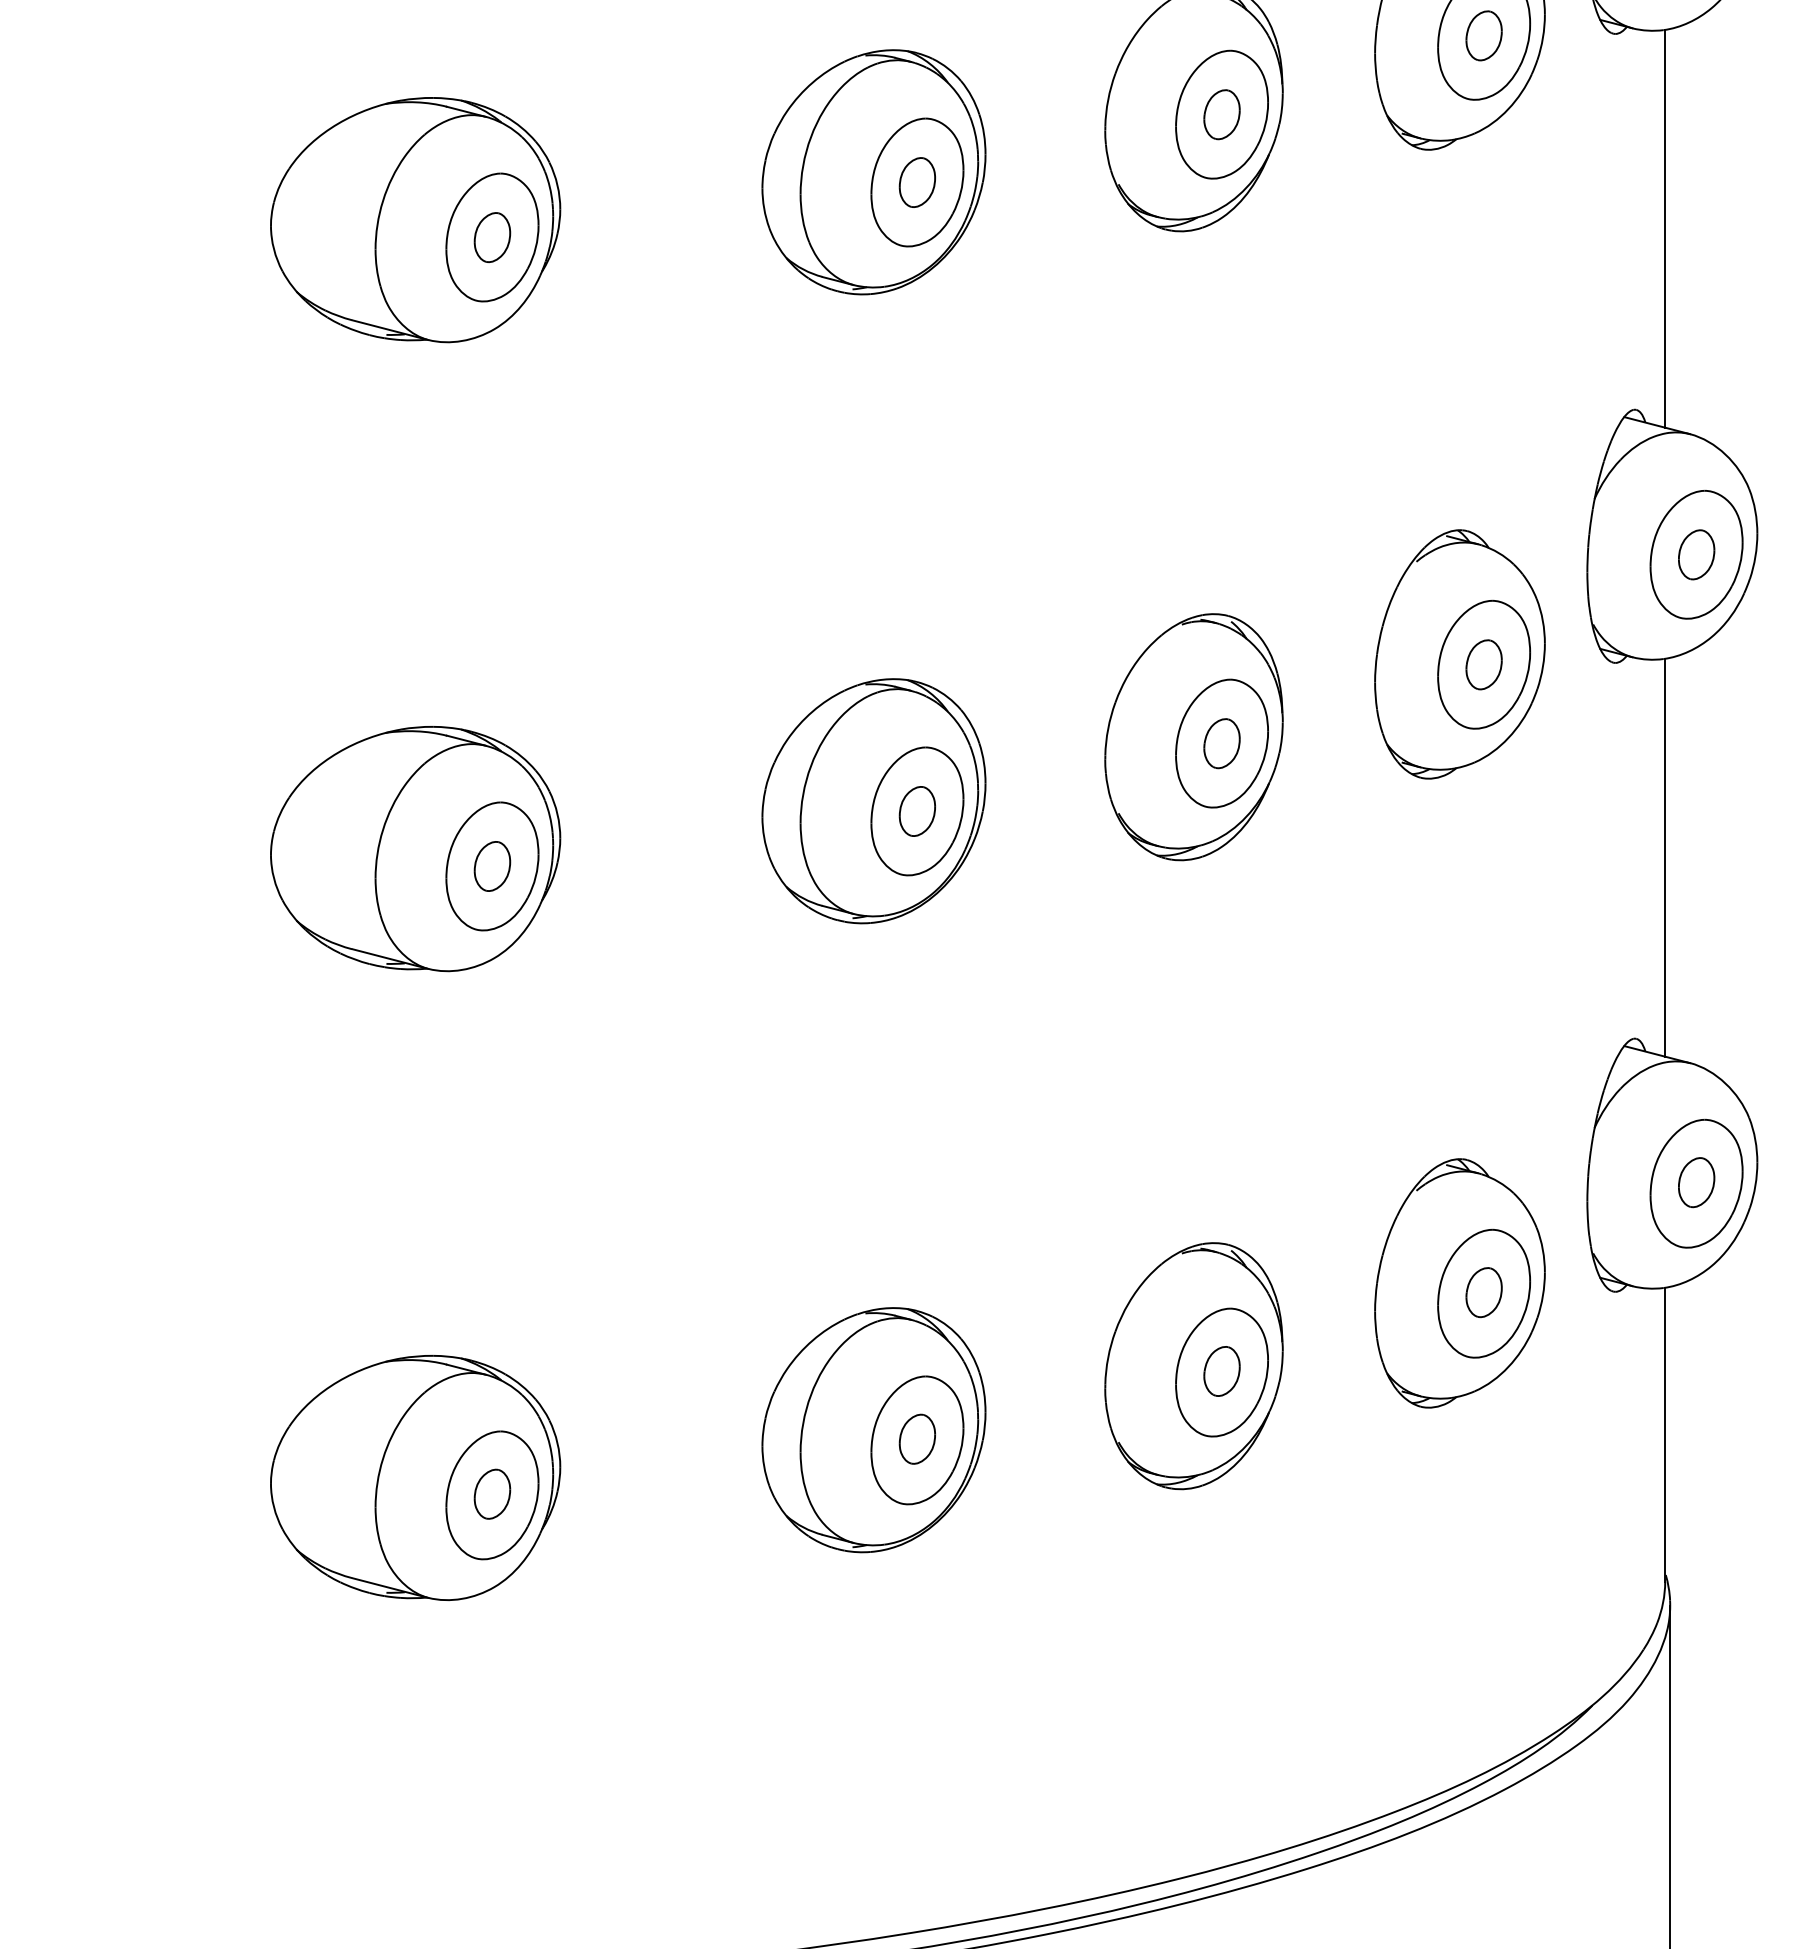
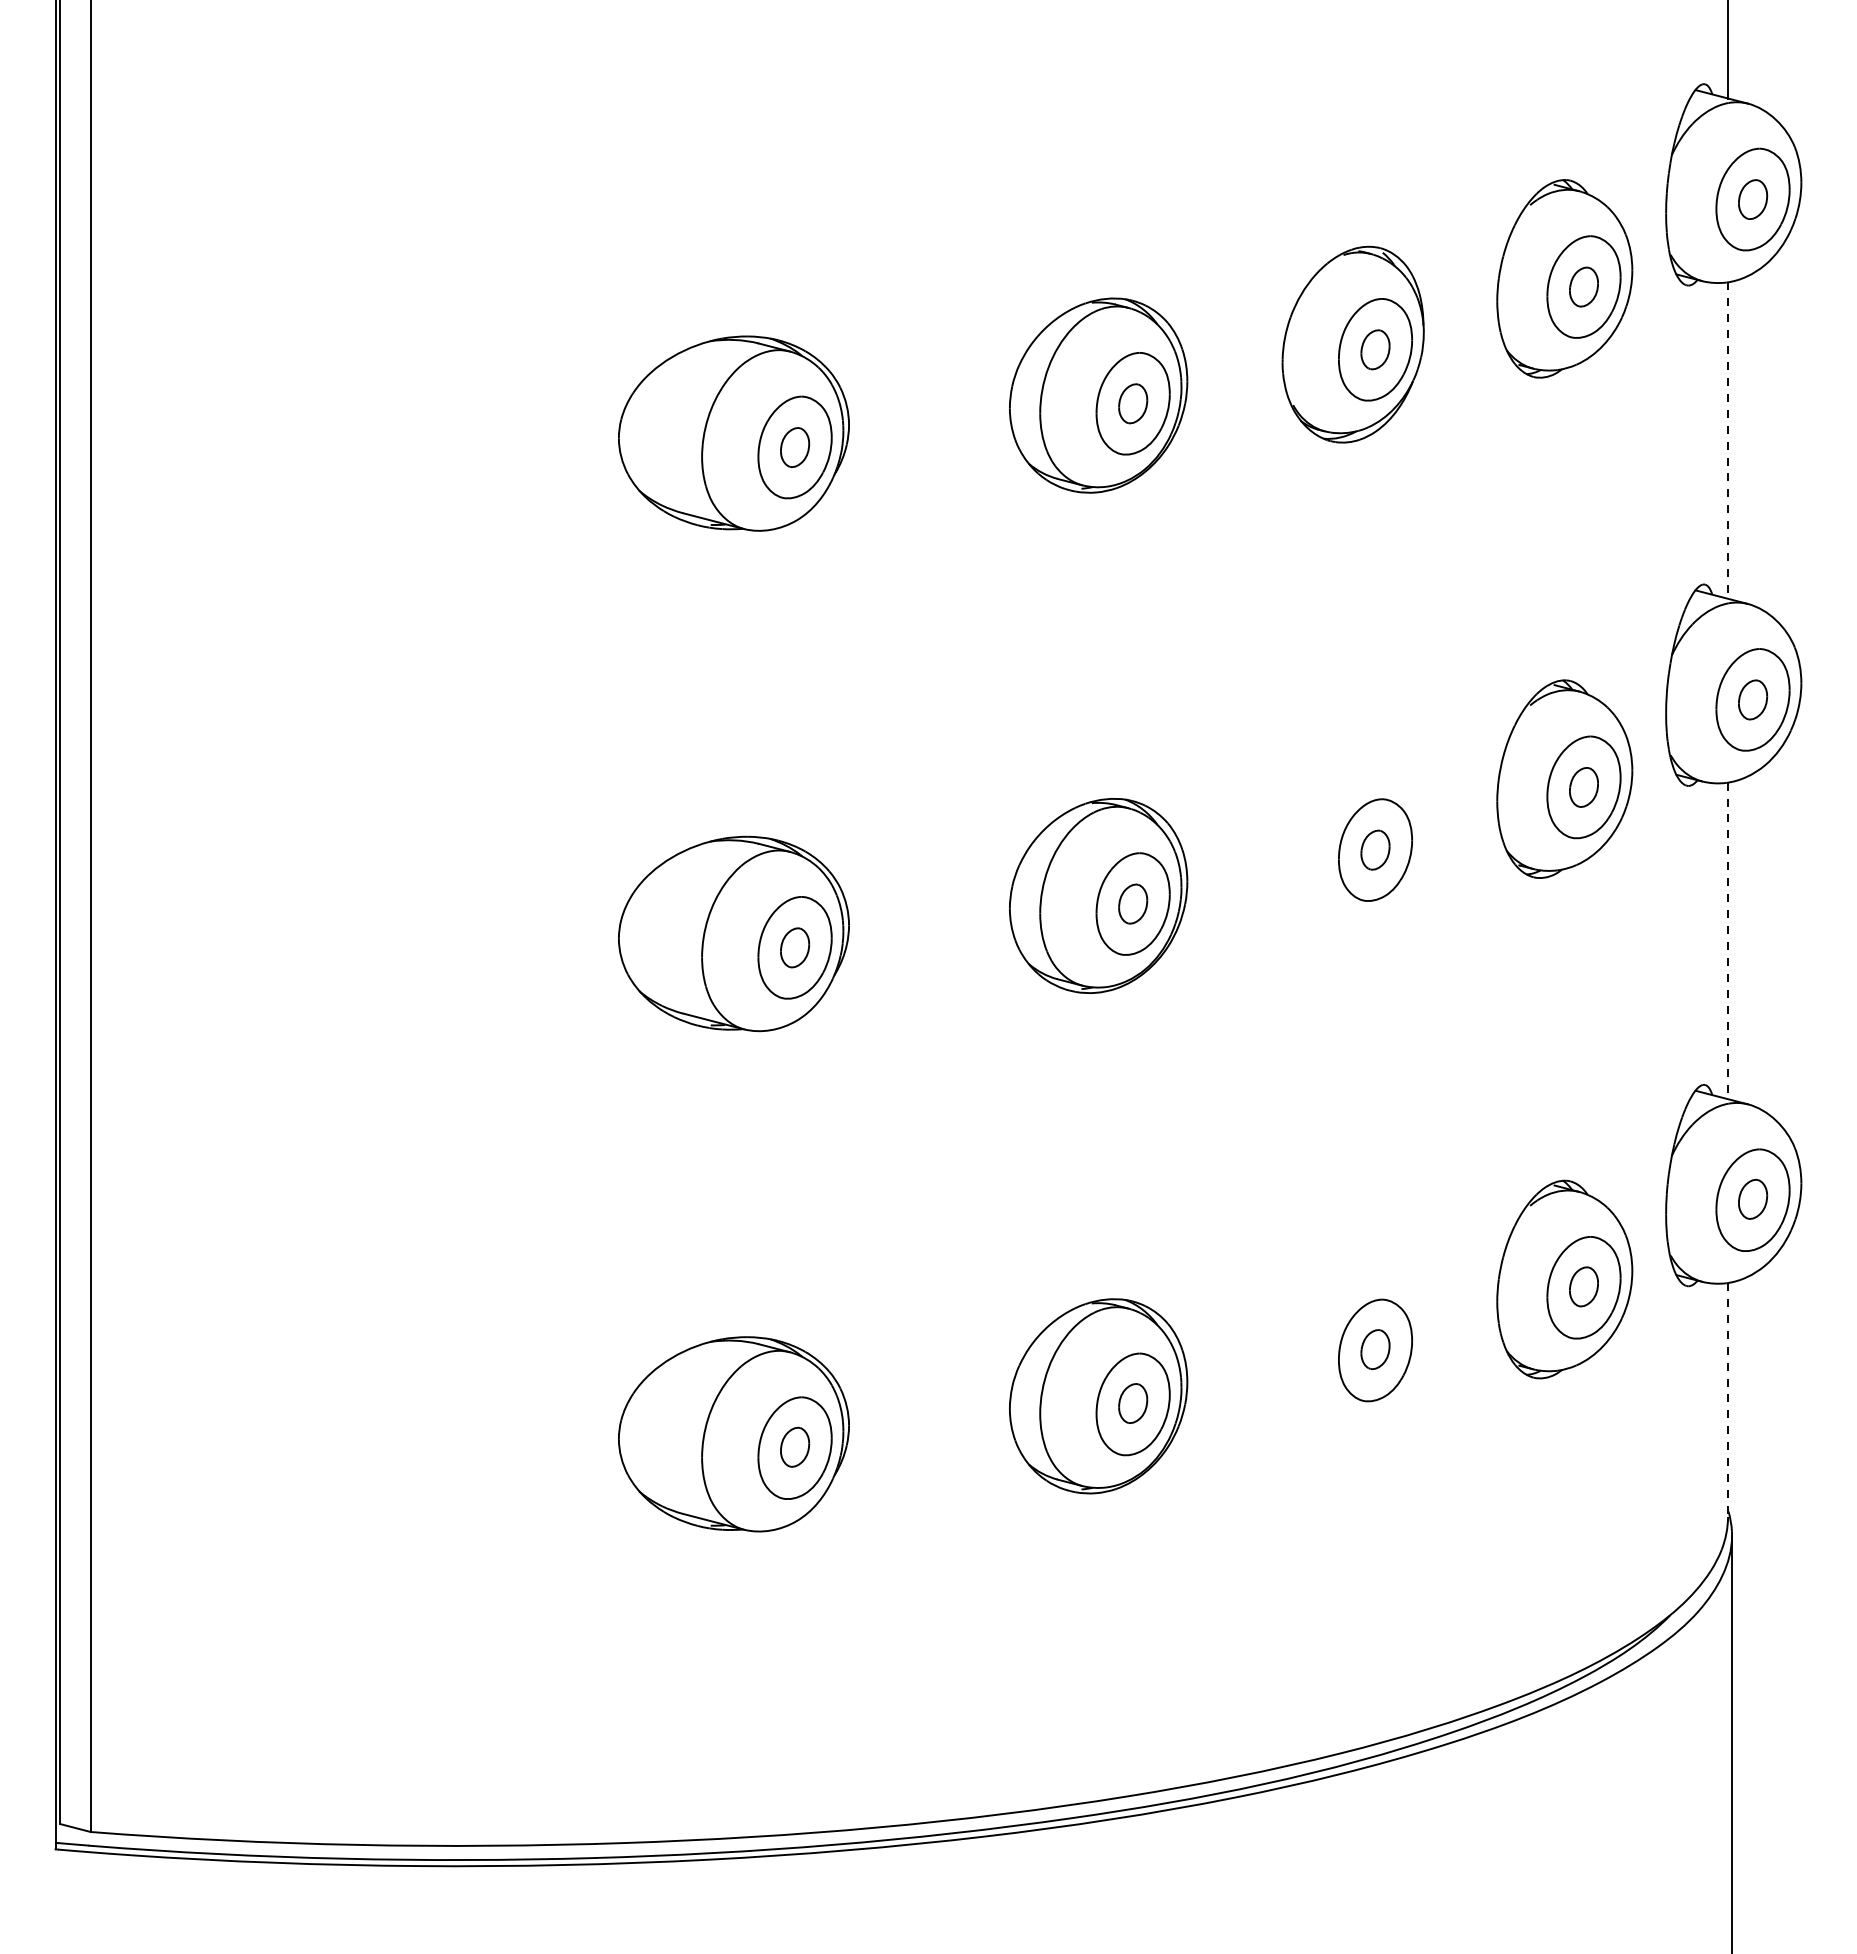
line: (1665, 229) -> (1728, 441), solid -> dashed
part: (1193, 736) -> (1352, 844), removed
line: (1665, 858) -> (1728, 941), solid -> dashed
part: (1193, 1366) -> (1352, 1345), removed
line: (1665, 1435) -> (1728, 1400), solid -> dashed

